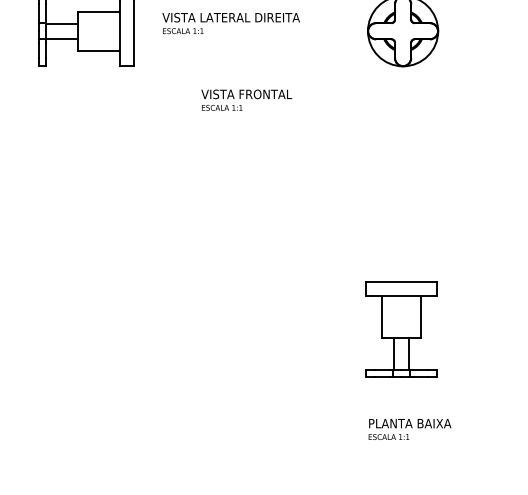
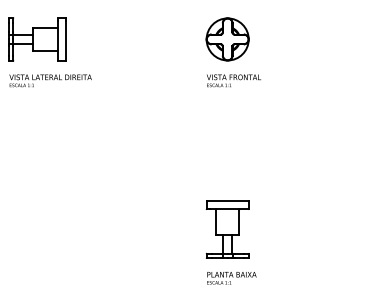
text: (230, 22) -> (50, 80), moved
text: (245, 99) -> (233, 80), moved
part: (401, 329) -> (227, 229), moved

